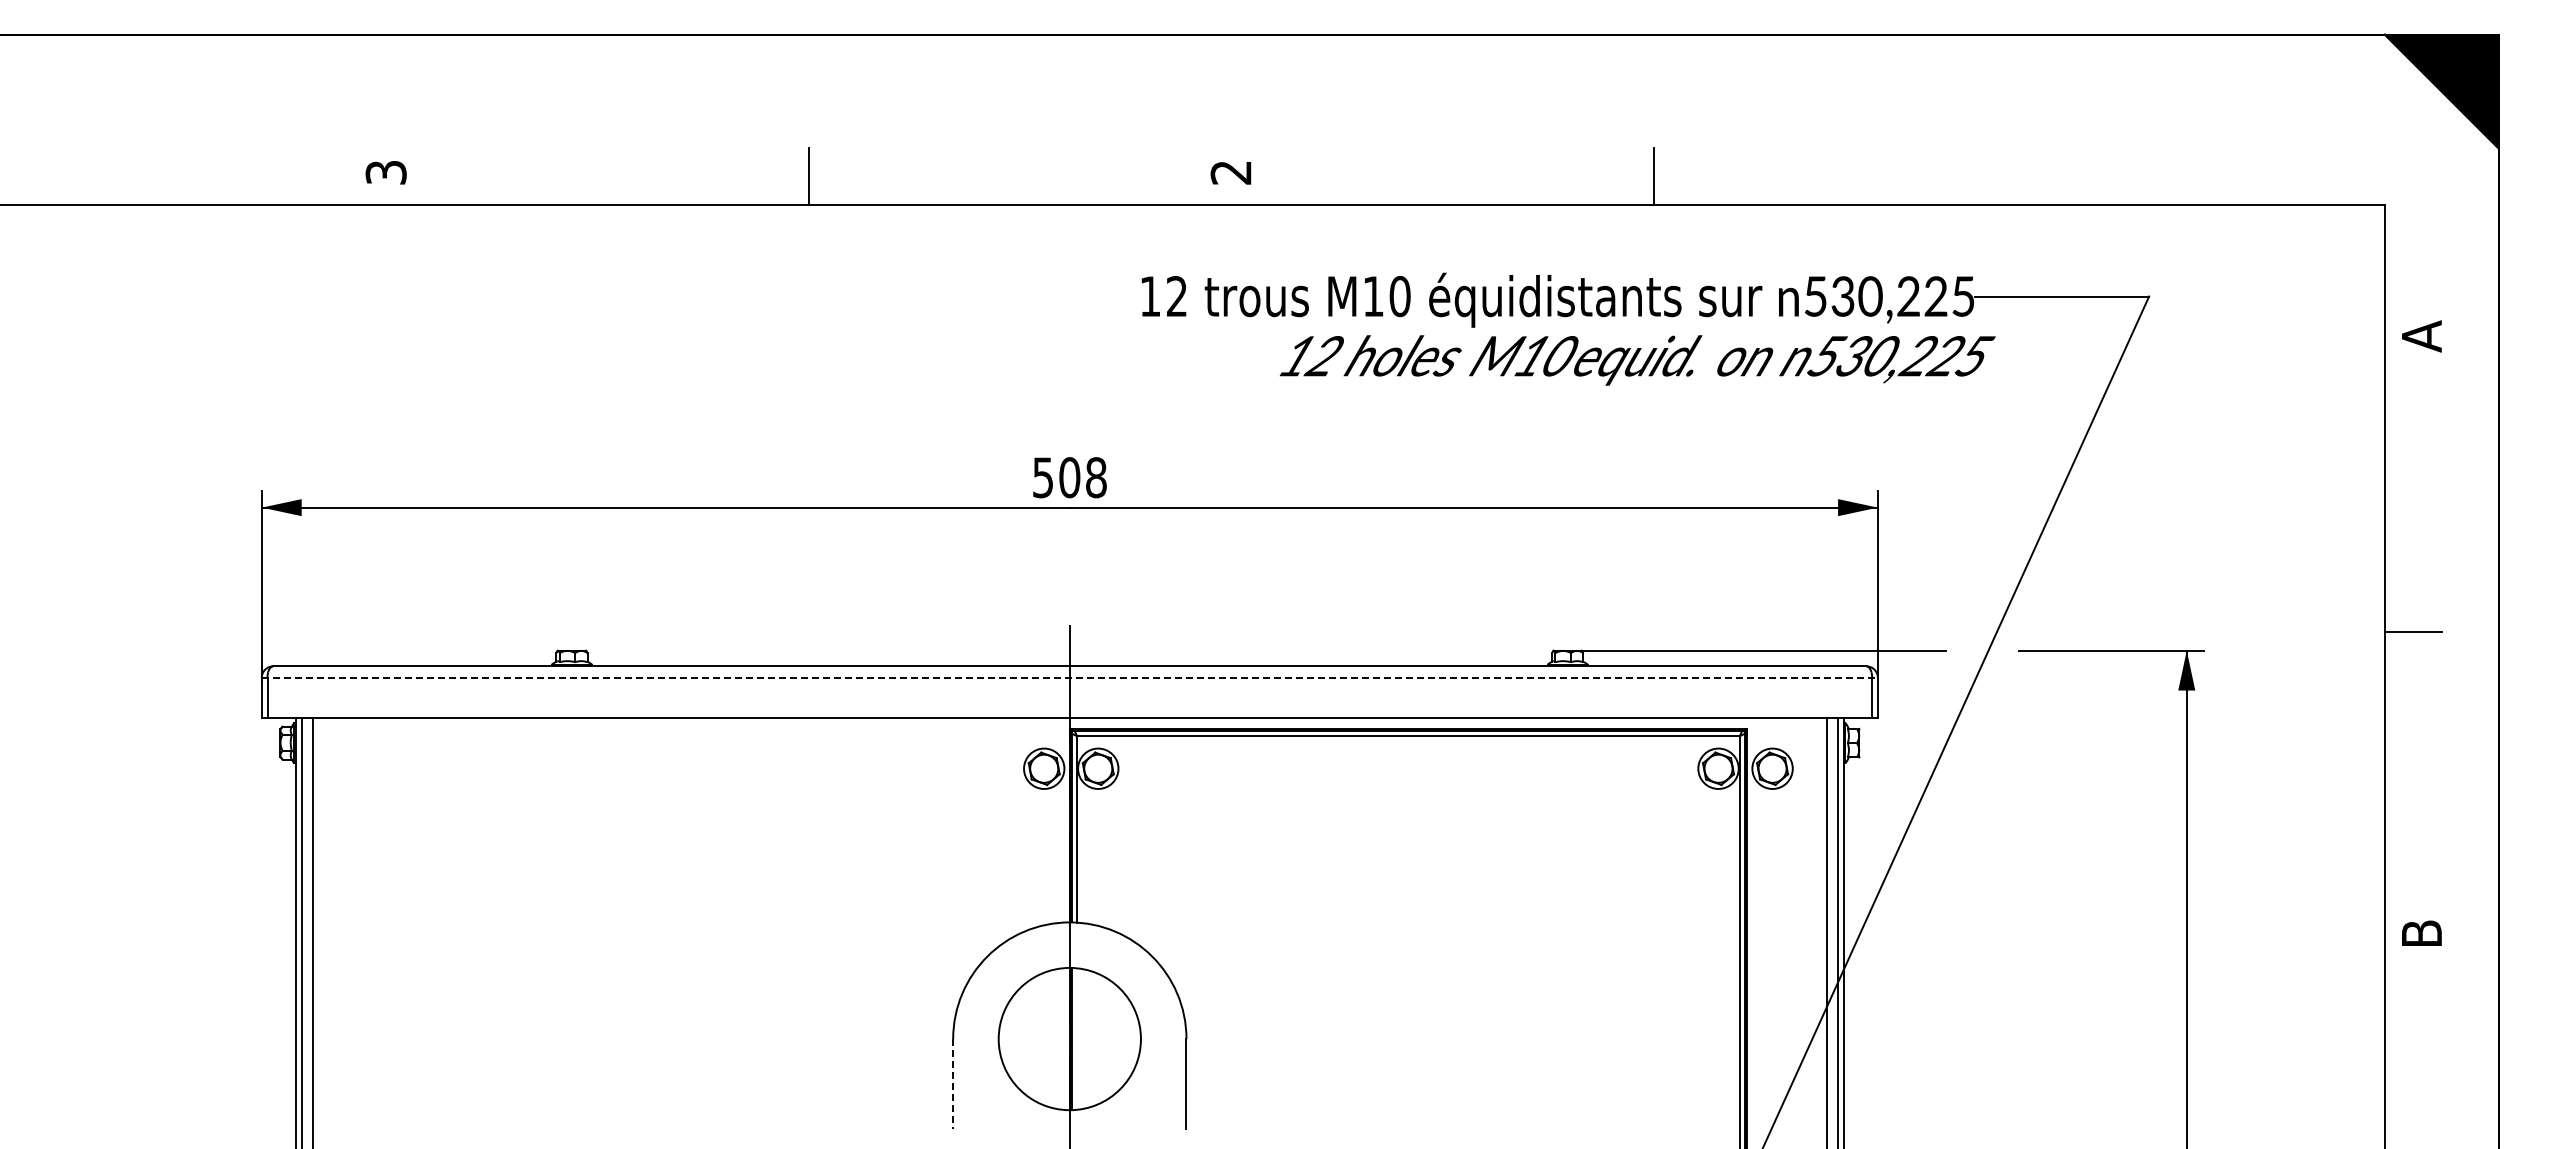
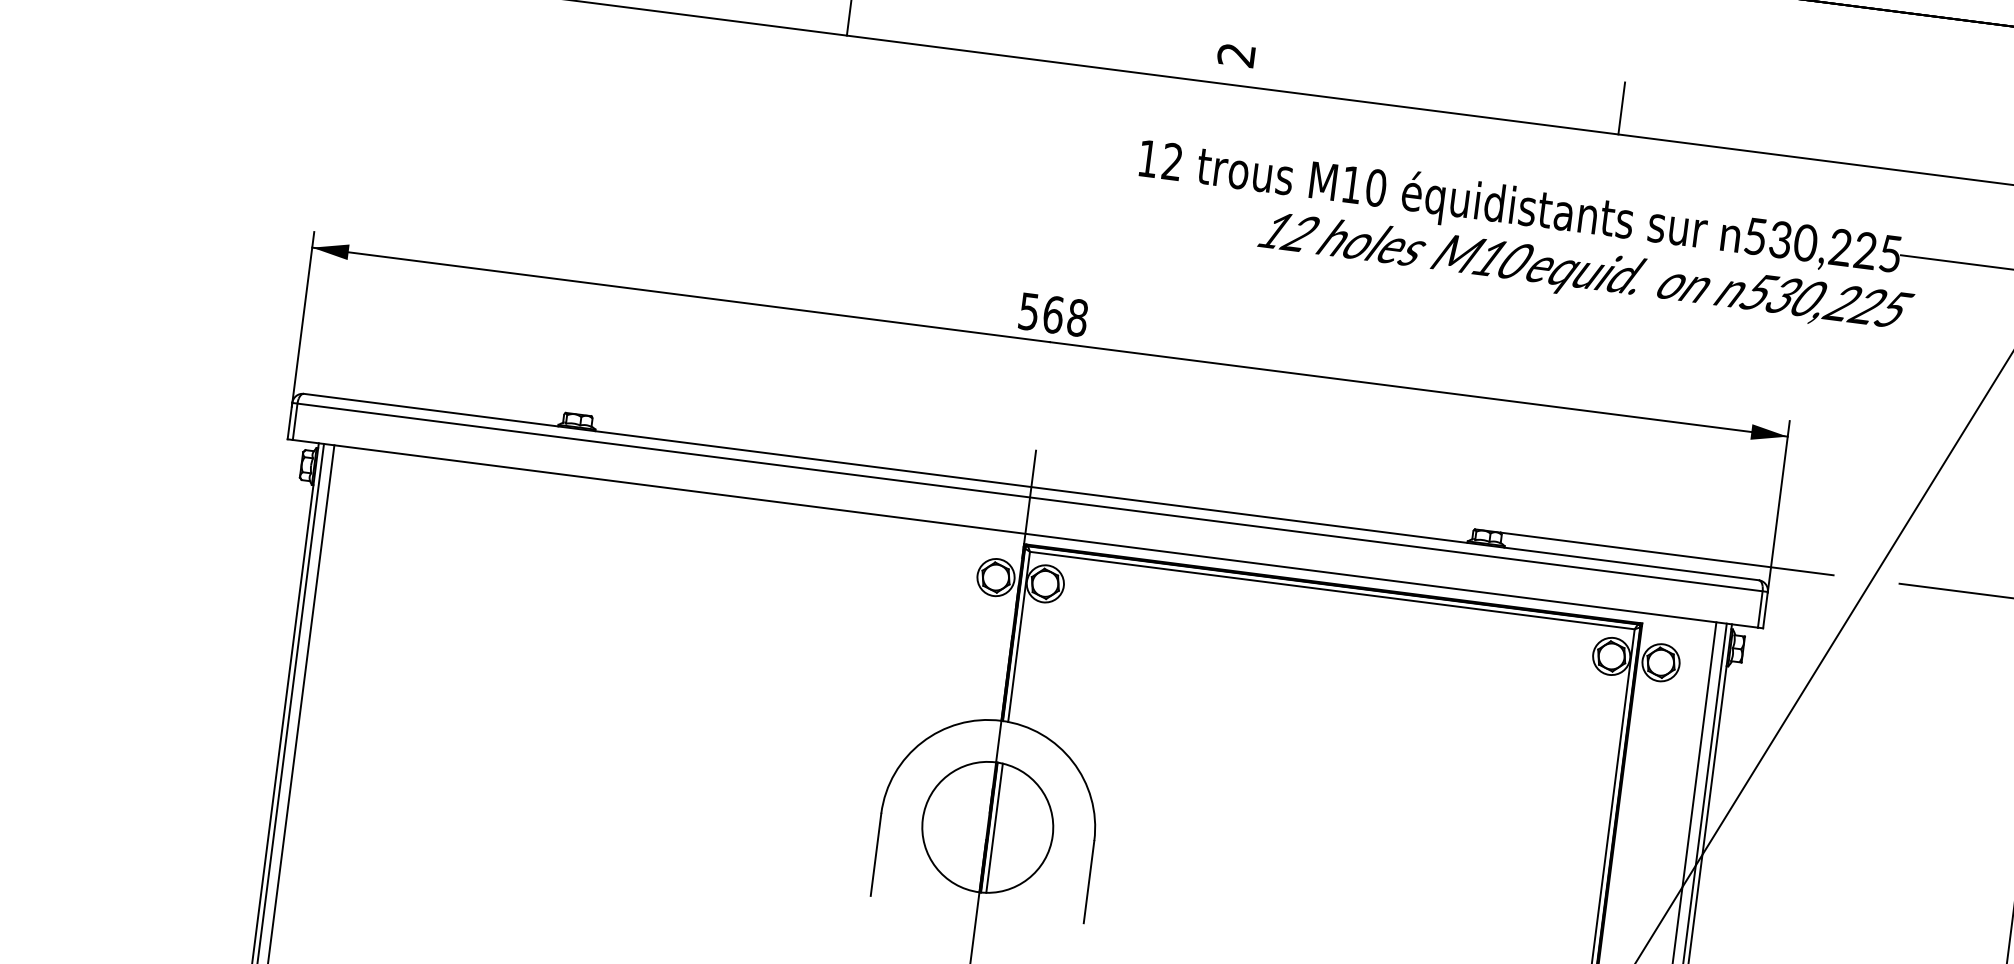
text: (1069, 477) -> (1053, 314), 508 -> 568
line: (1070, 677) -> (1030, 497), dashed -> solid
line: (1077, 1038) -> (994, 827), added
line: (953, 1084) -> (876, 855), dashed -> solid

